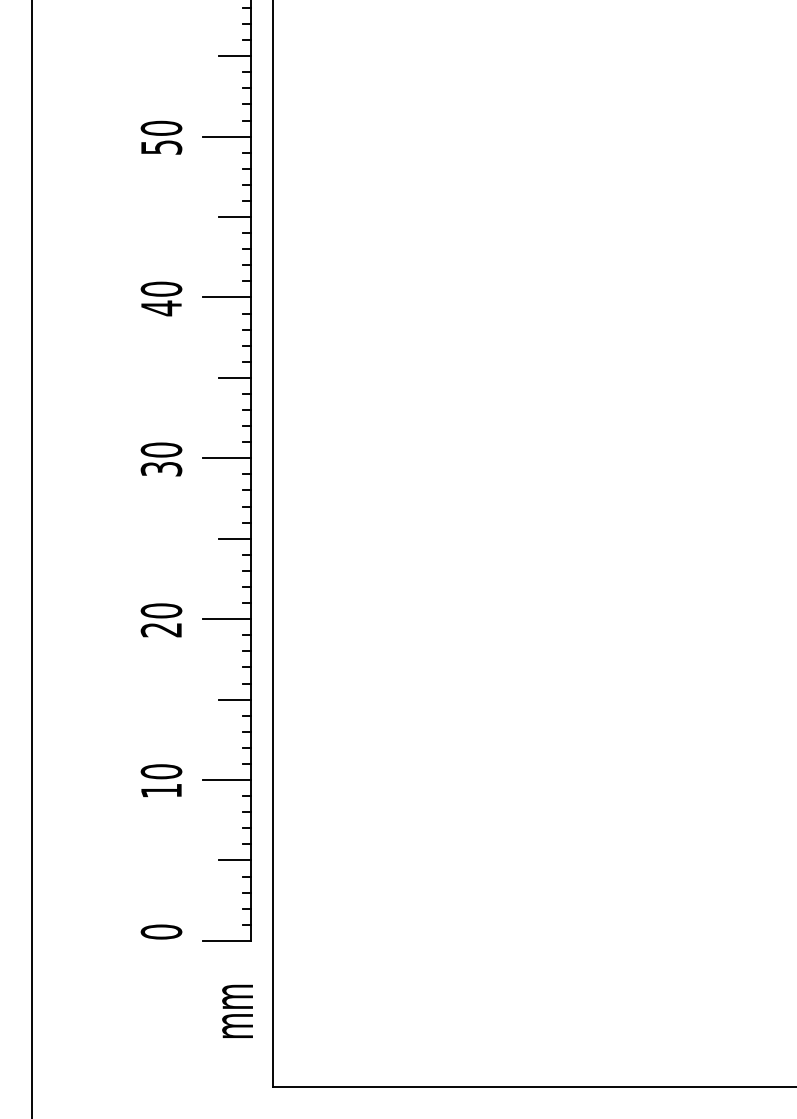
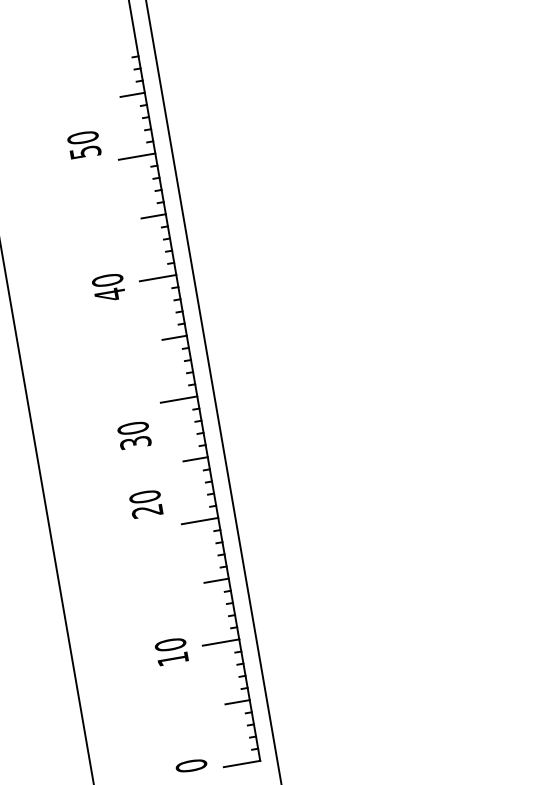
text: (161, 137) -> (84, 144), moved
text: (161, 459) -> (134, 435), moved
text: (161, 620) -> (146, 504), moved

